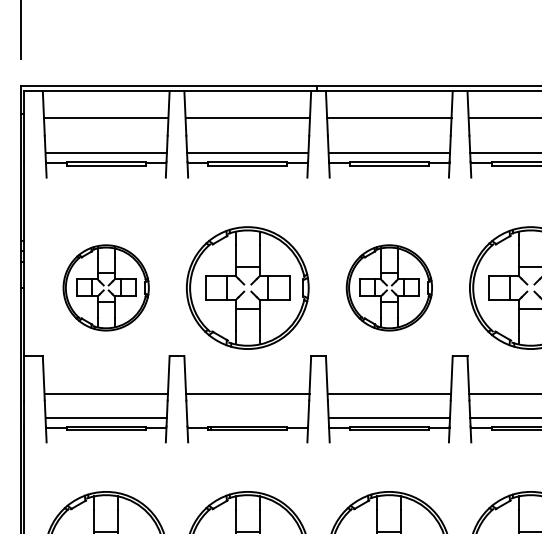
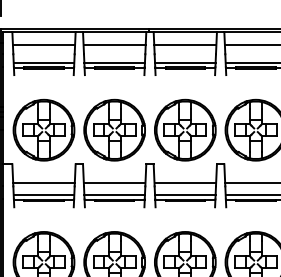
part: (105, 286) -> (43, 129), size x1.43
part: (389, 286) -> (185, 129), size x1.43
line: (247, 416) -> (114, 194), added

